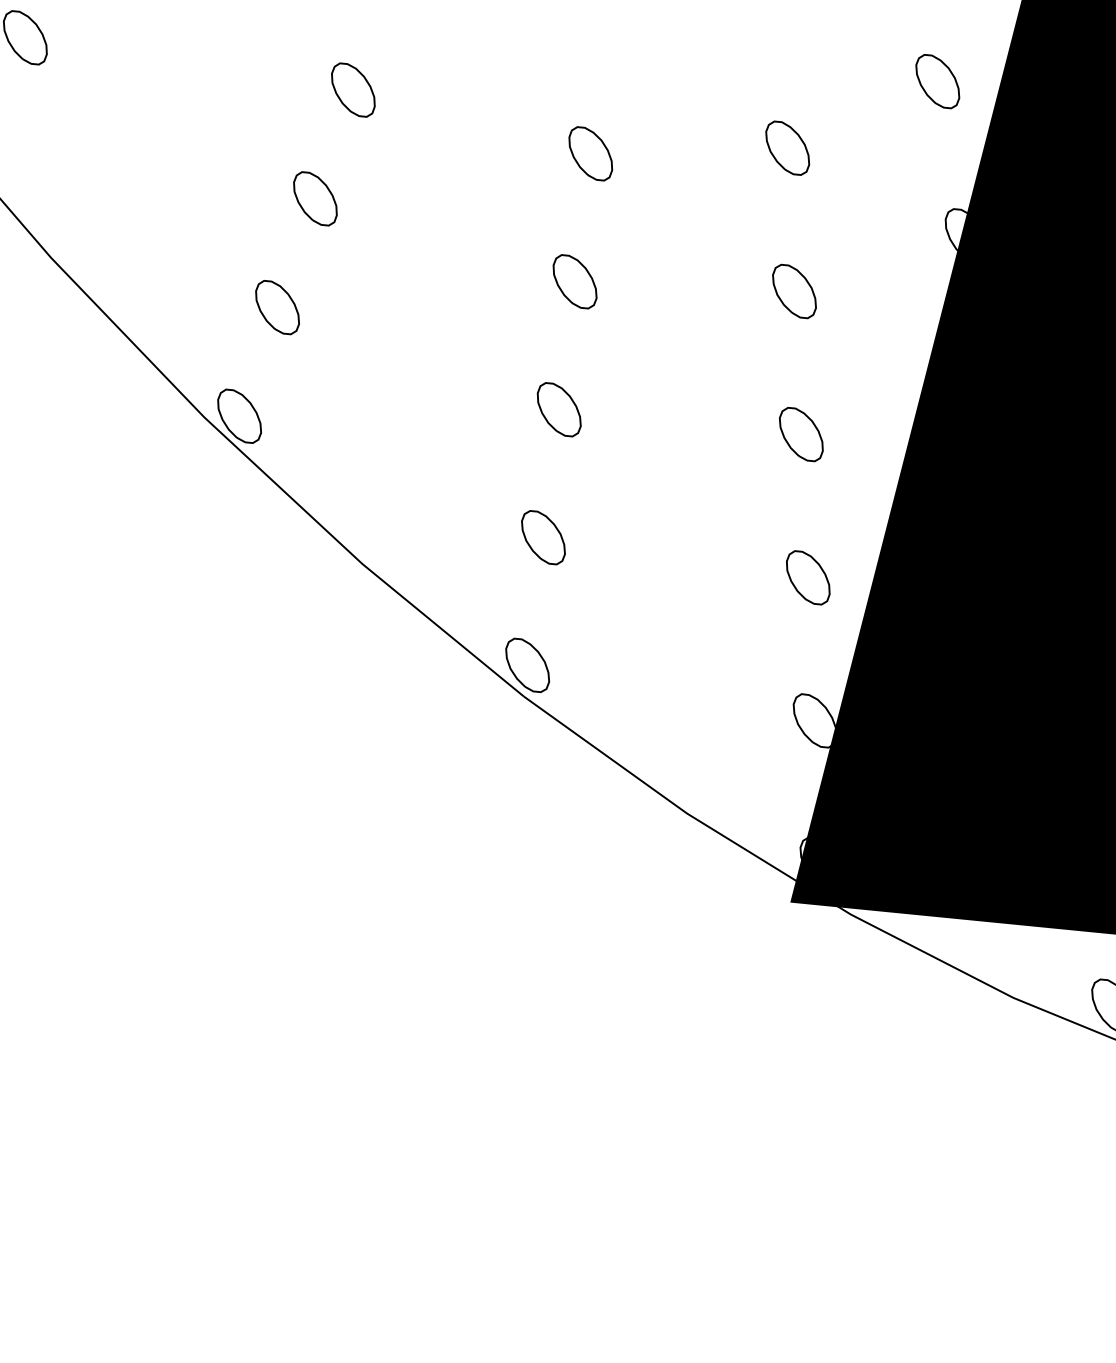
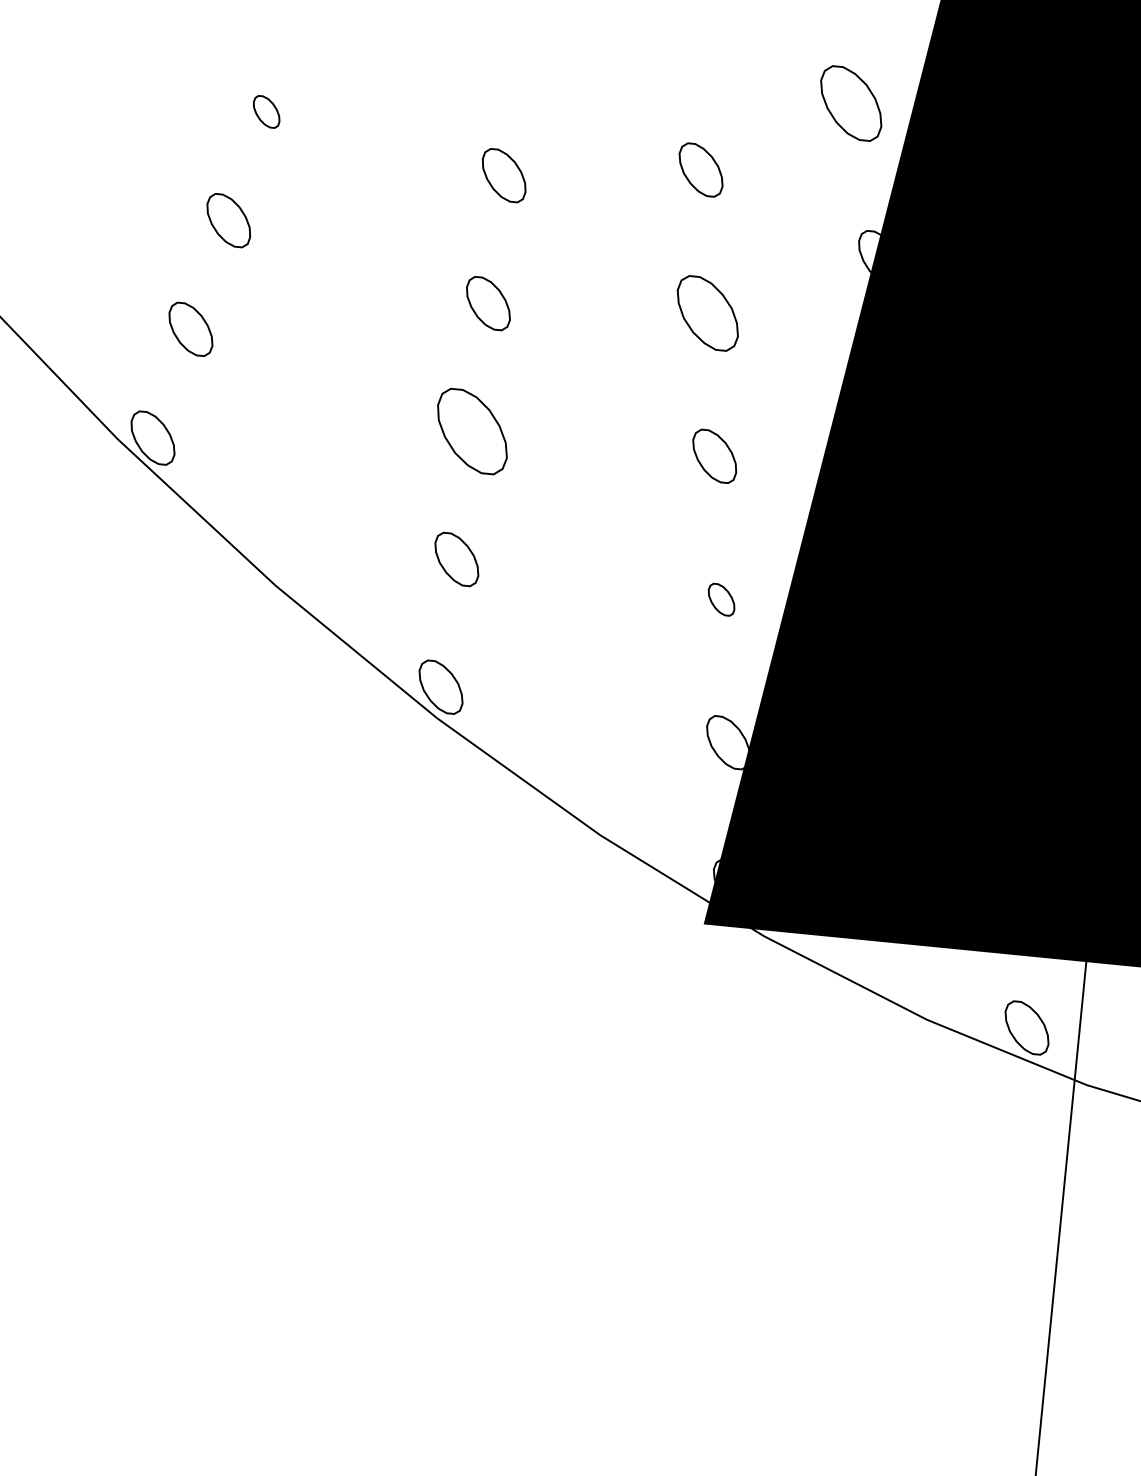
part: (937, 80) -> (850, 102), size x1.4
part: (353, 89) -> (266, 111), size x0.6
part: (794, 290) -> (707, 312), size x1.4
part: (559, 409) -> (472, 431), size x1.6
part: (808, 577) -> (721, 599), size x0.6

